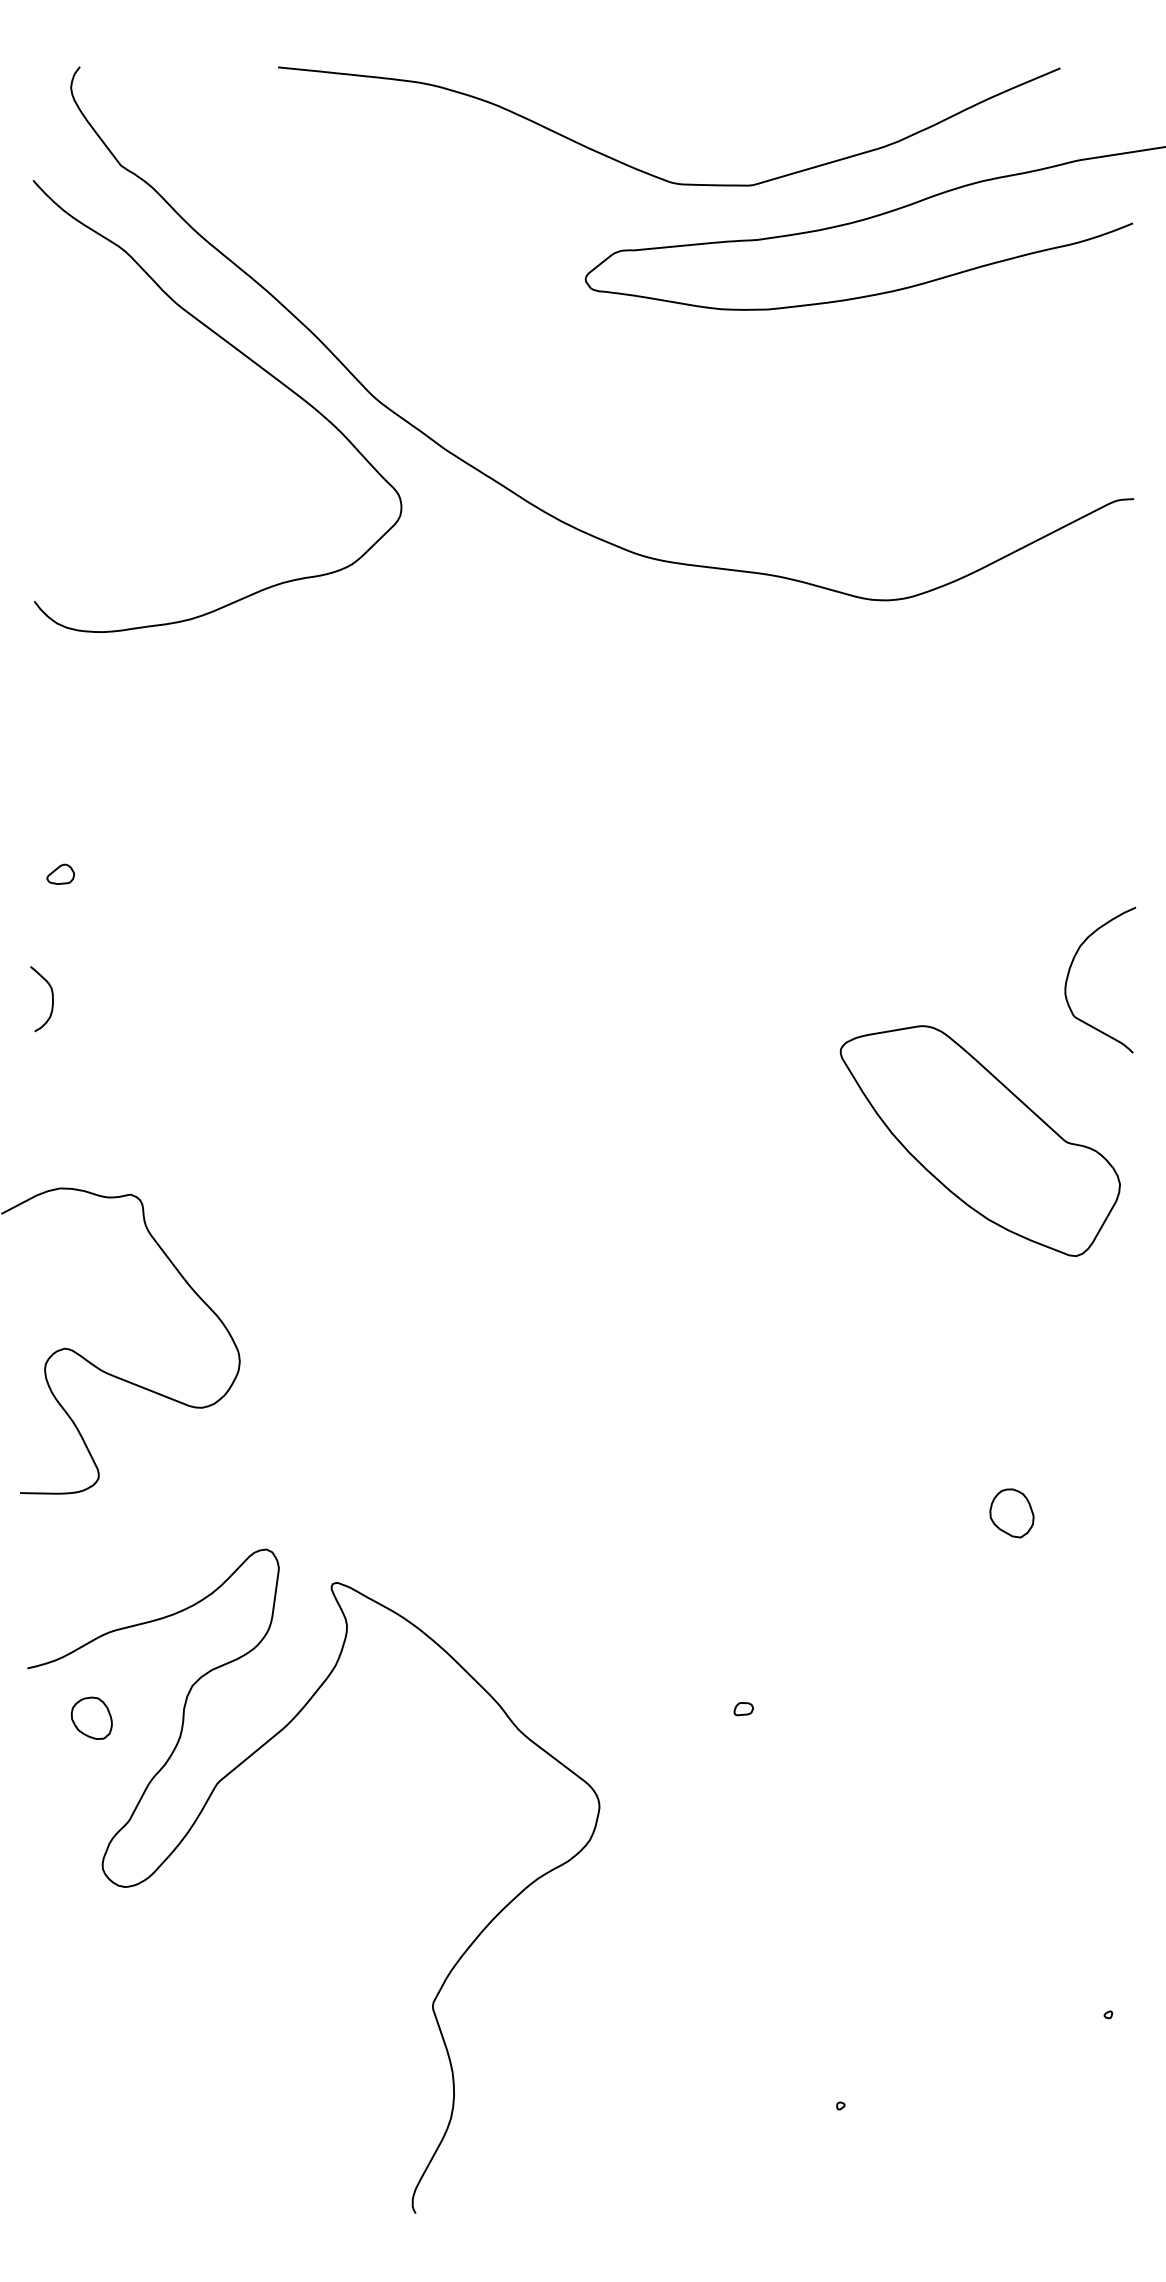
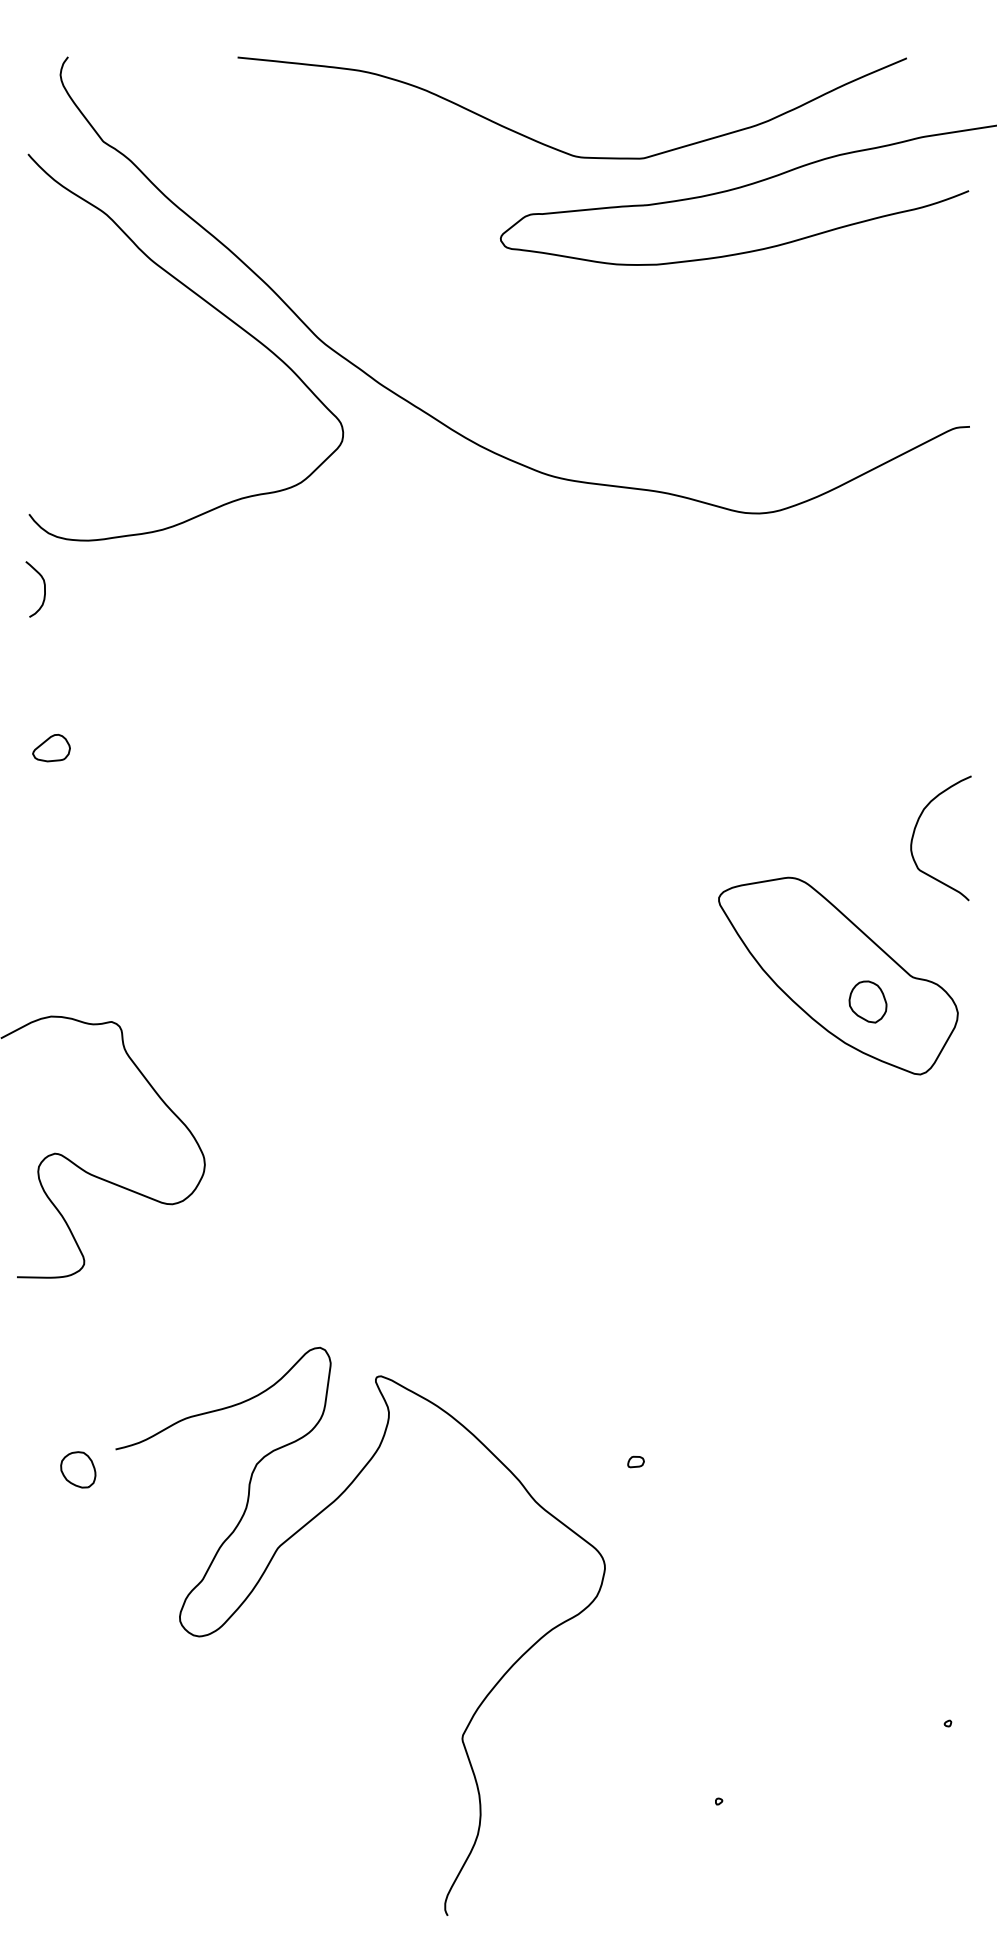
part: (60, 873) -> (51, 747), size x1.6
curve: (52, 999) -> (44, 589), moved
part: (1011, 1513) -> (867, 1002), moved
curve: (201, 1813) -> (264, 1573), moved

